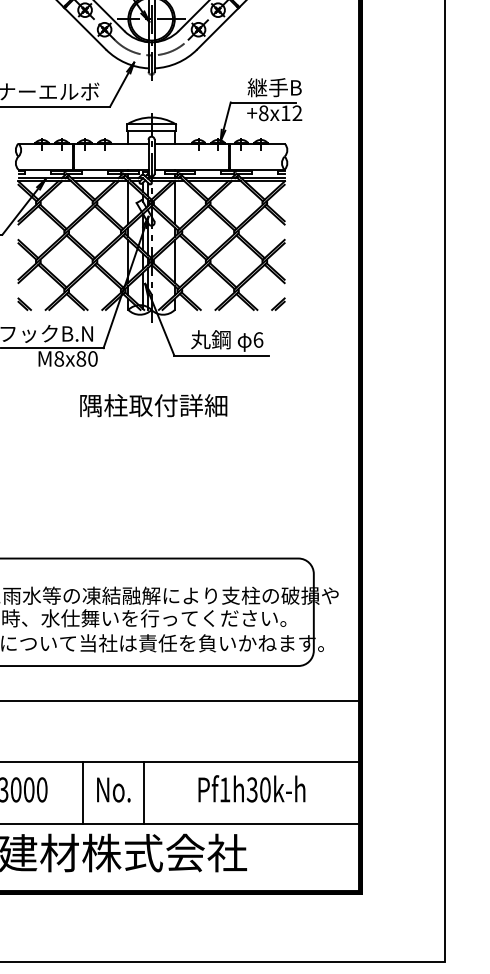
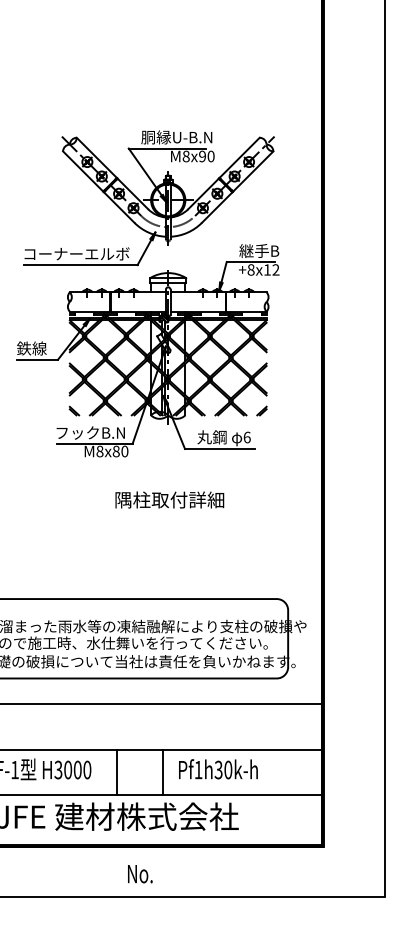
text: (153, 404) -> (169, 499), moved
text: (252, 789) -> (218, 769), moved
text: (114, 790) -> (140, 874), moved

